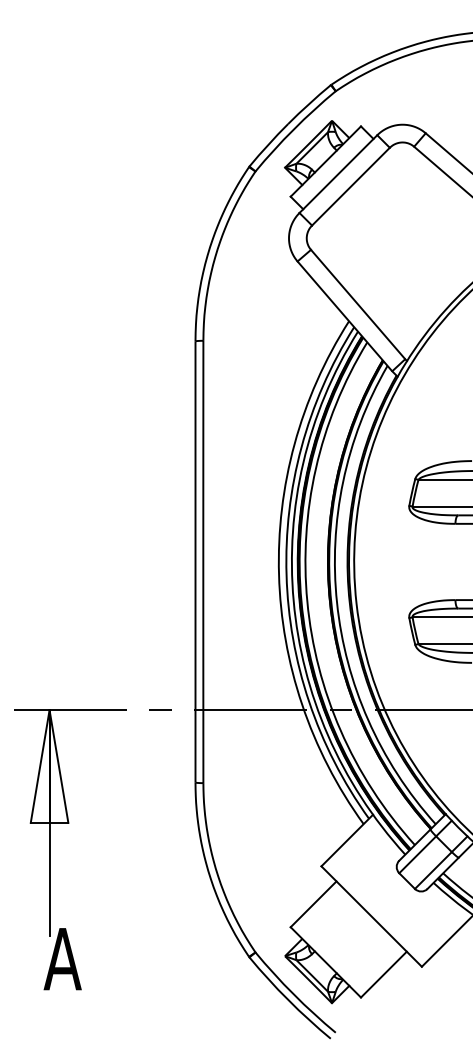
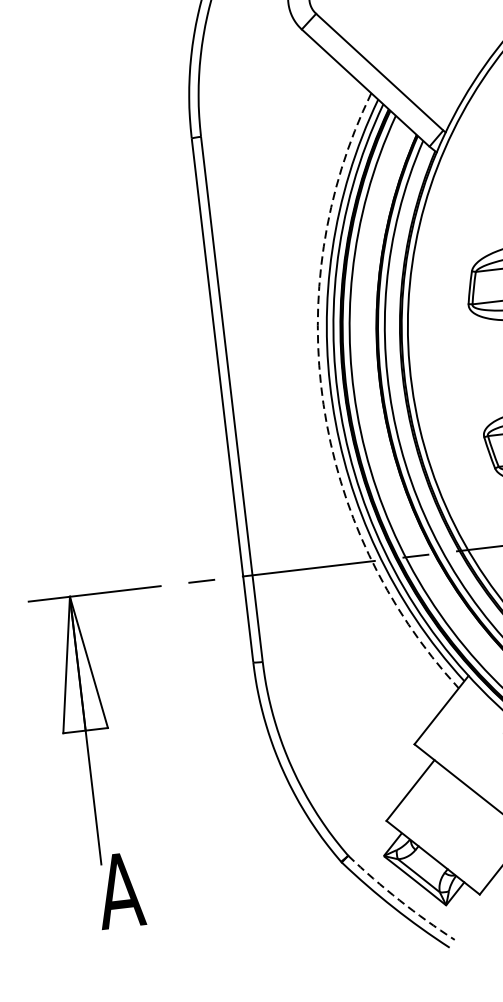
arc: (279, 574) -> (324, 403), solid -> dashed
arc: (293, 994) -> (399, 900), solid -> dashed

